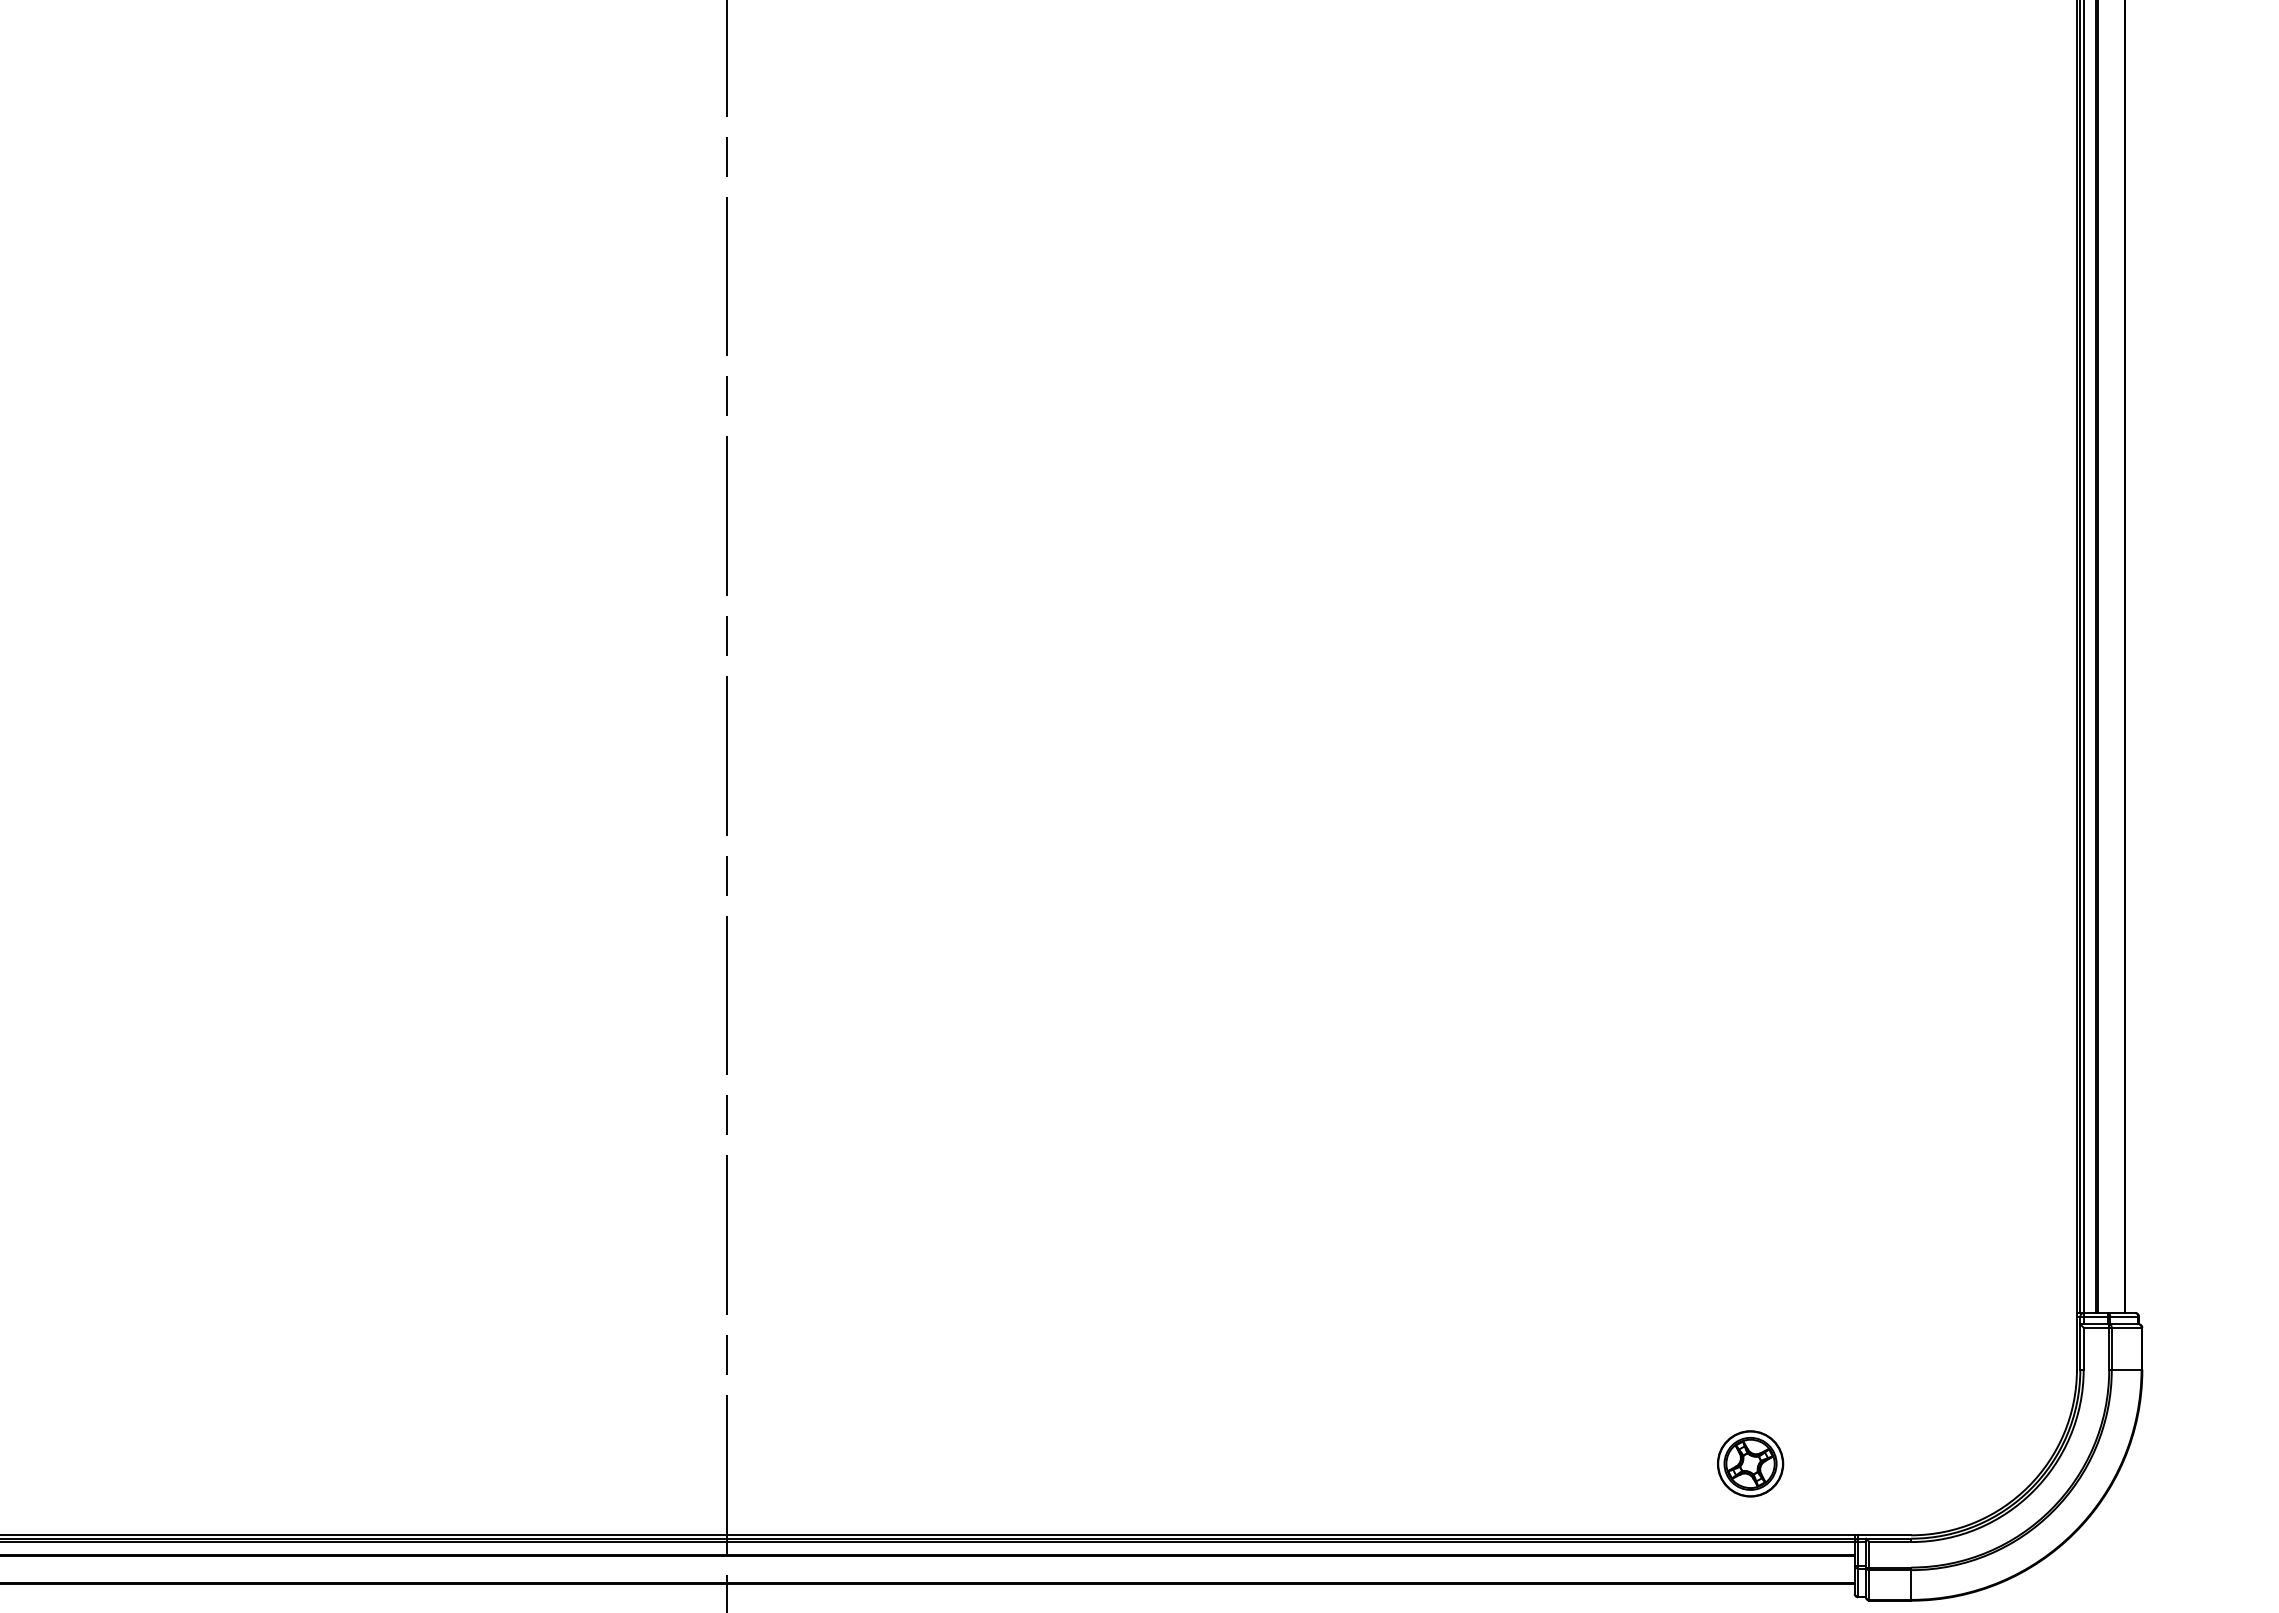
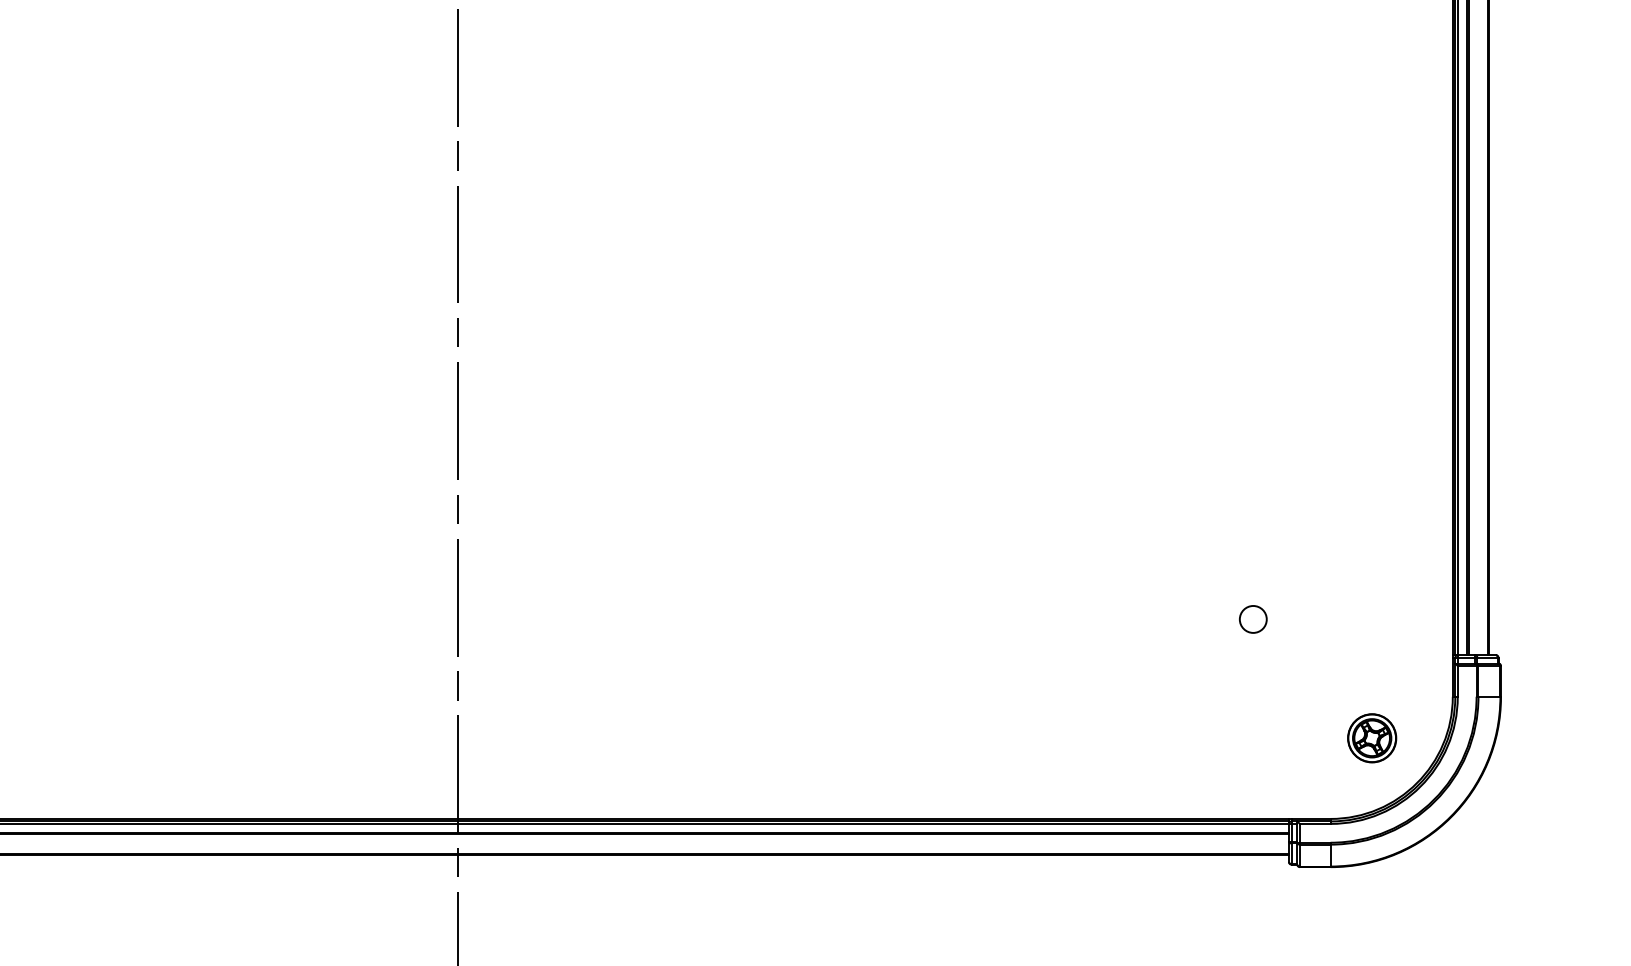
circle: (1806, 1264) -> (1253, 619), added
part: (1750, 1463) -> (1372, 738), moved

